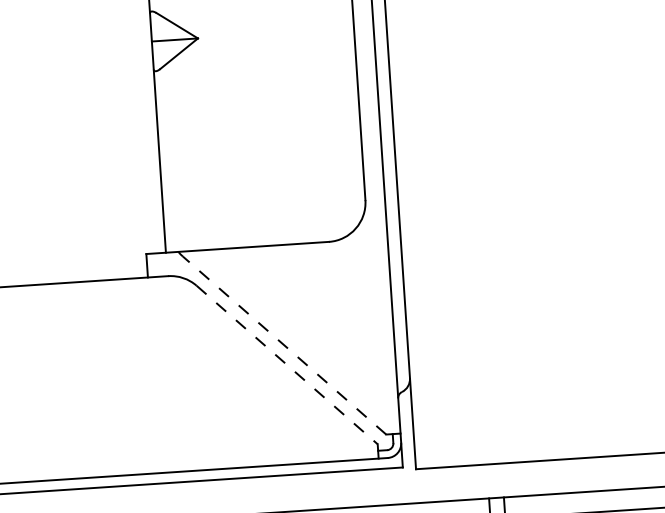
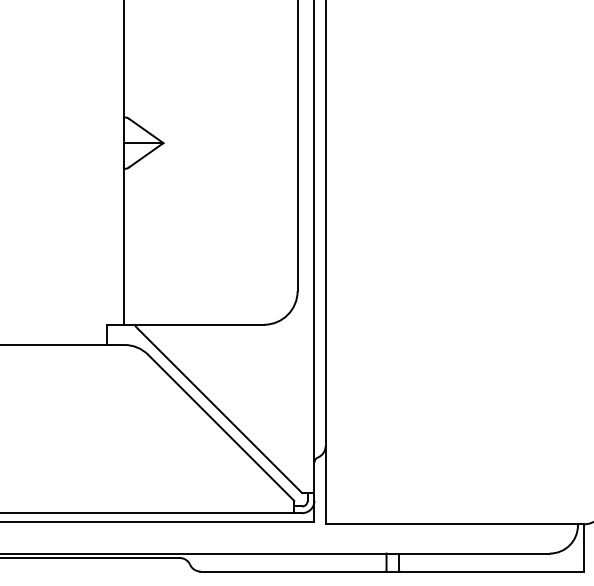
line: (285, 346) -> (220, 411), dashed -> solid
line: (287, 365) -> (221, 428), dashed -> solid

